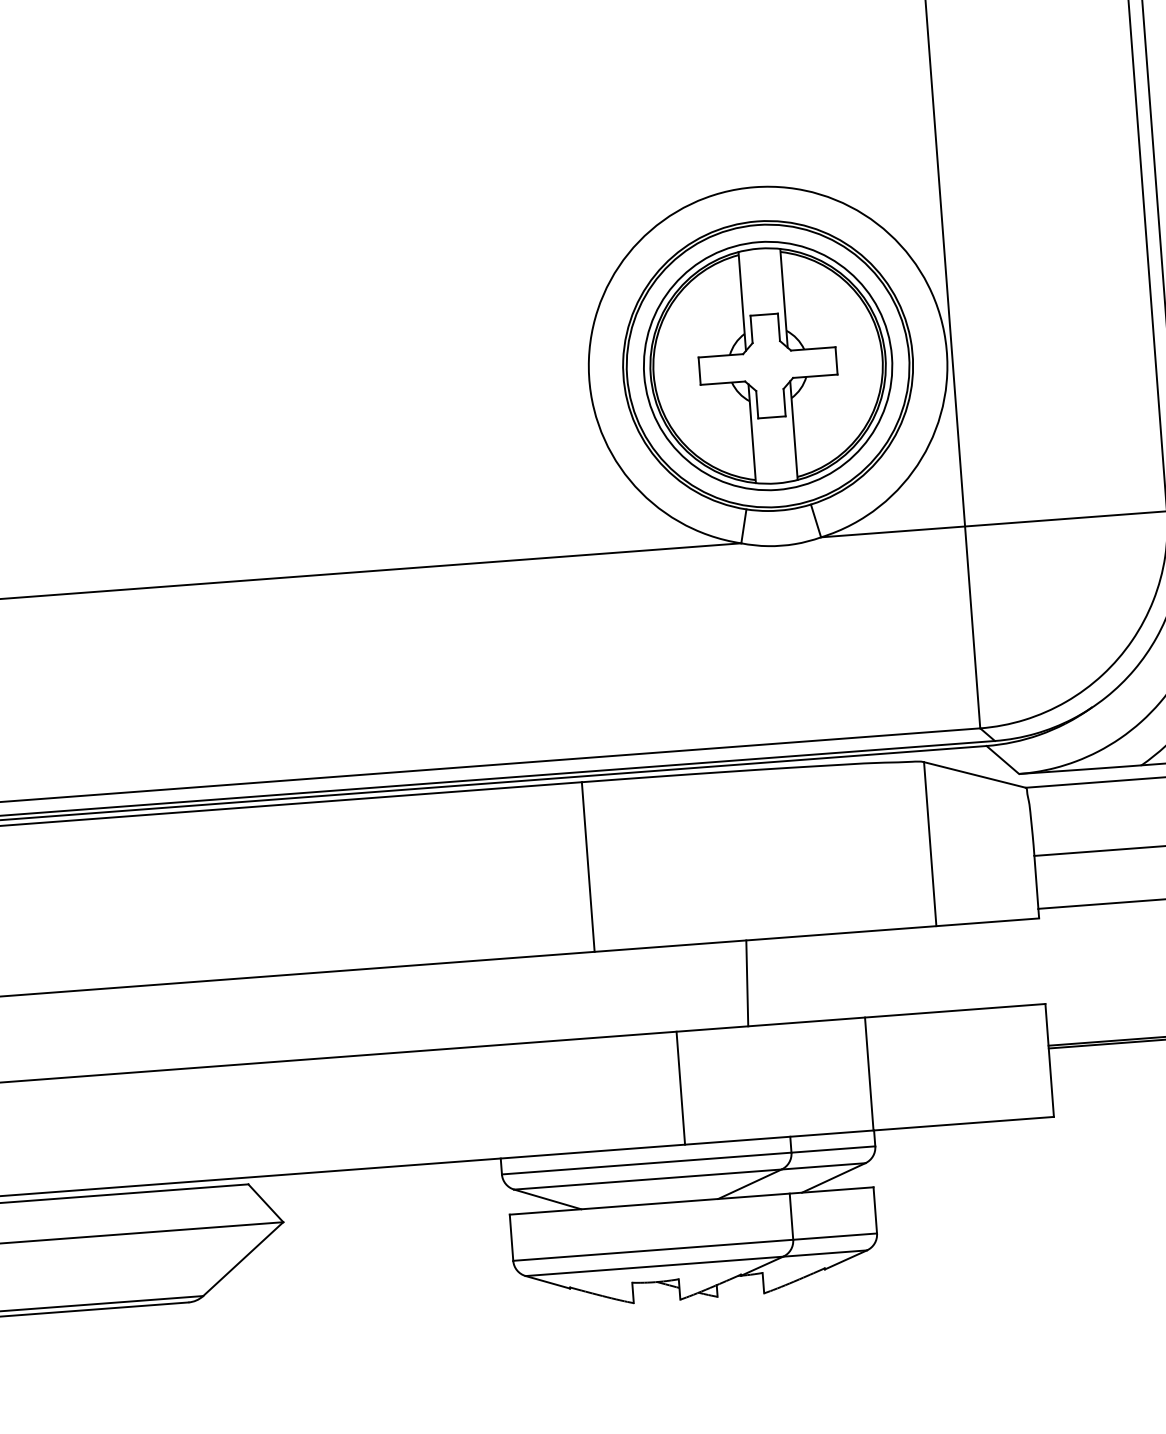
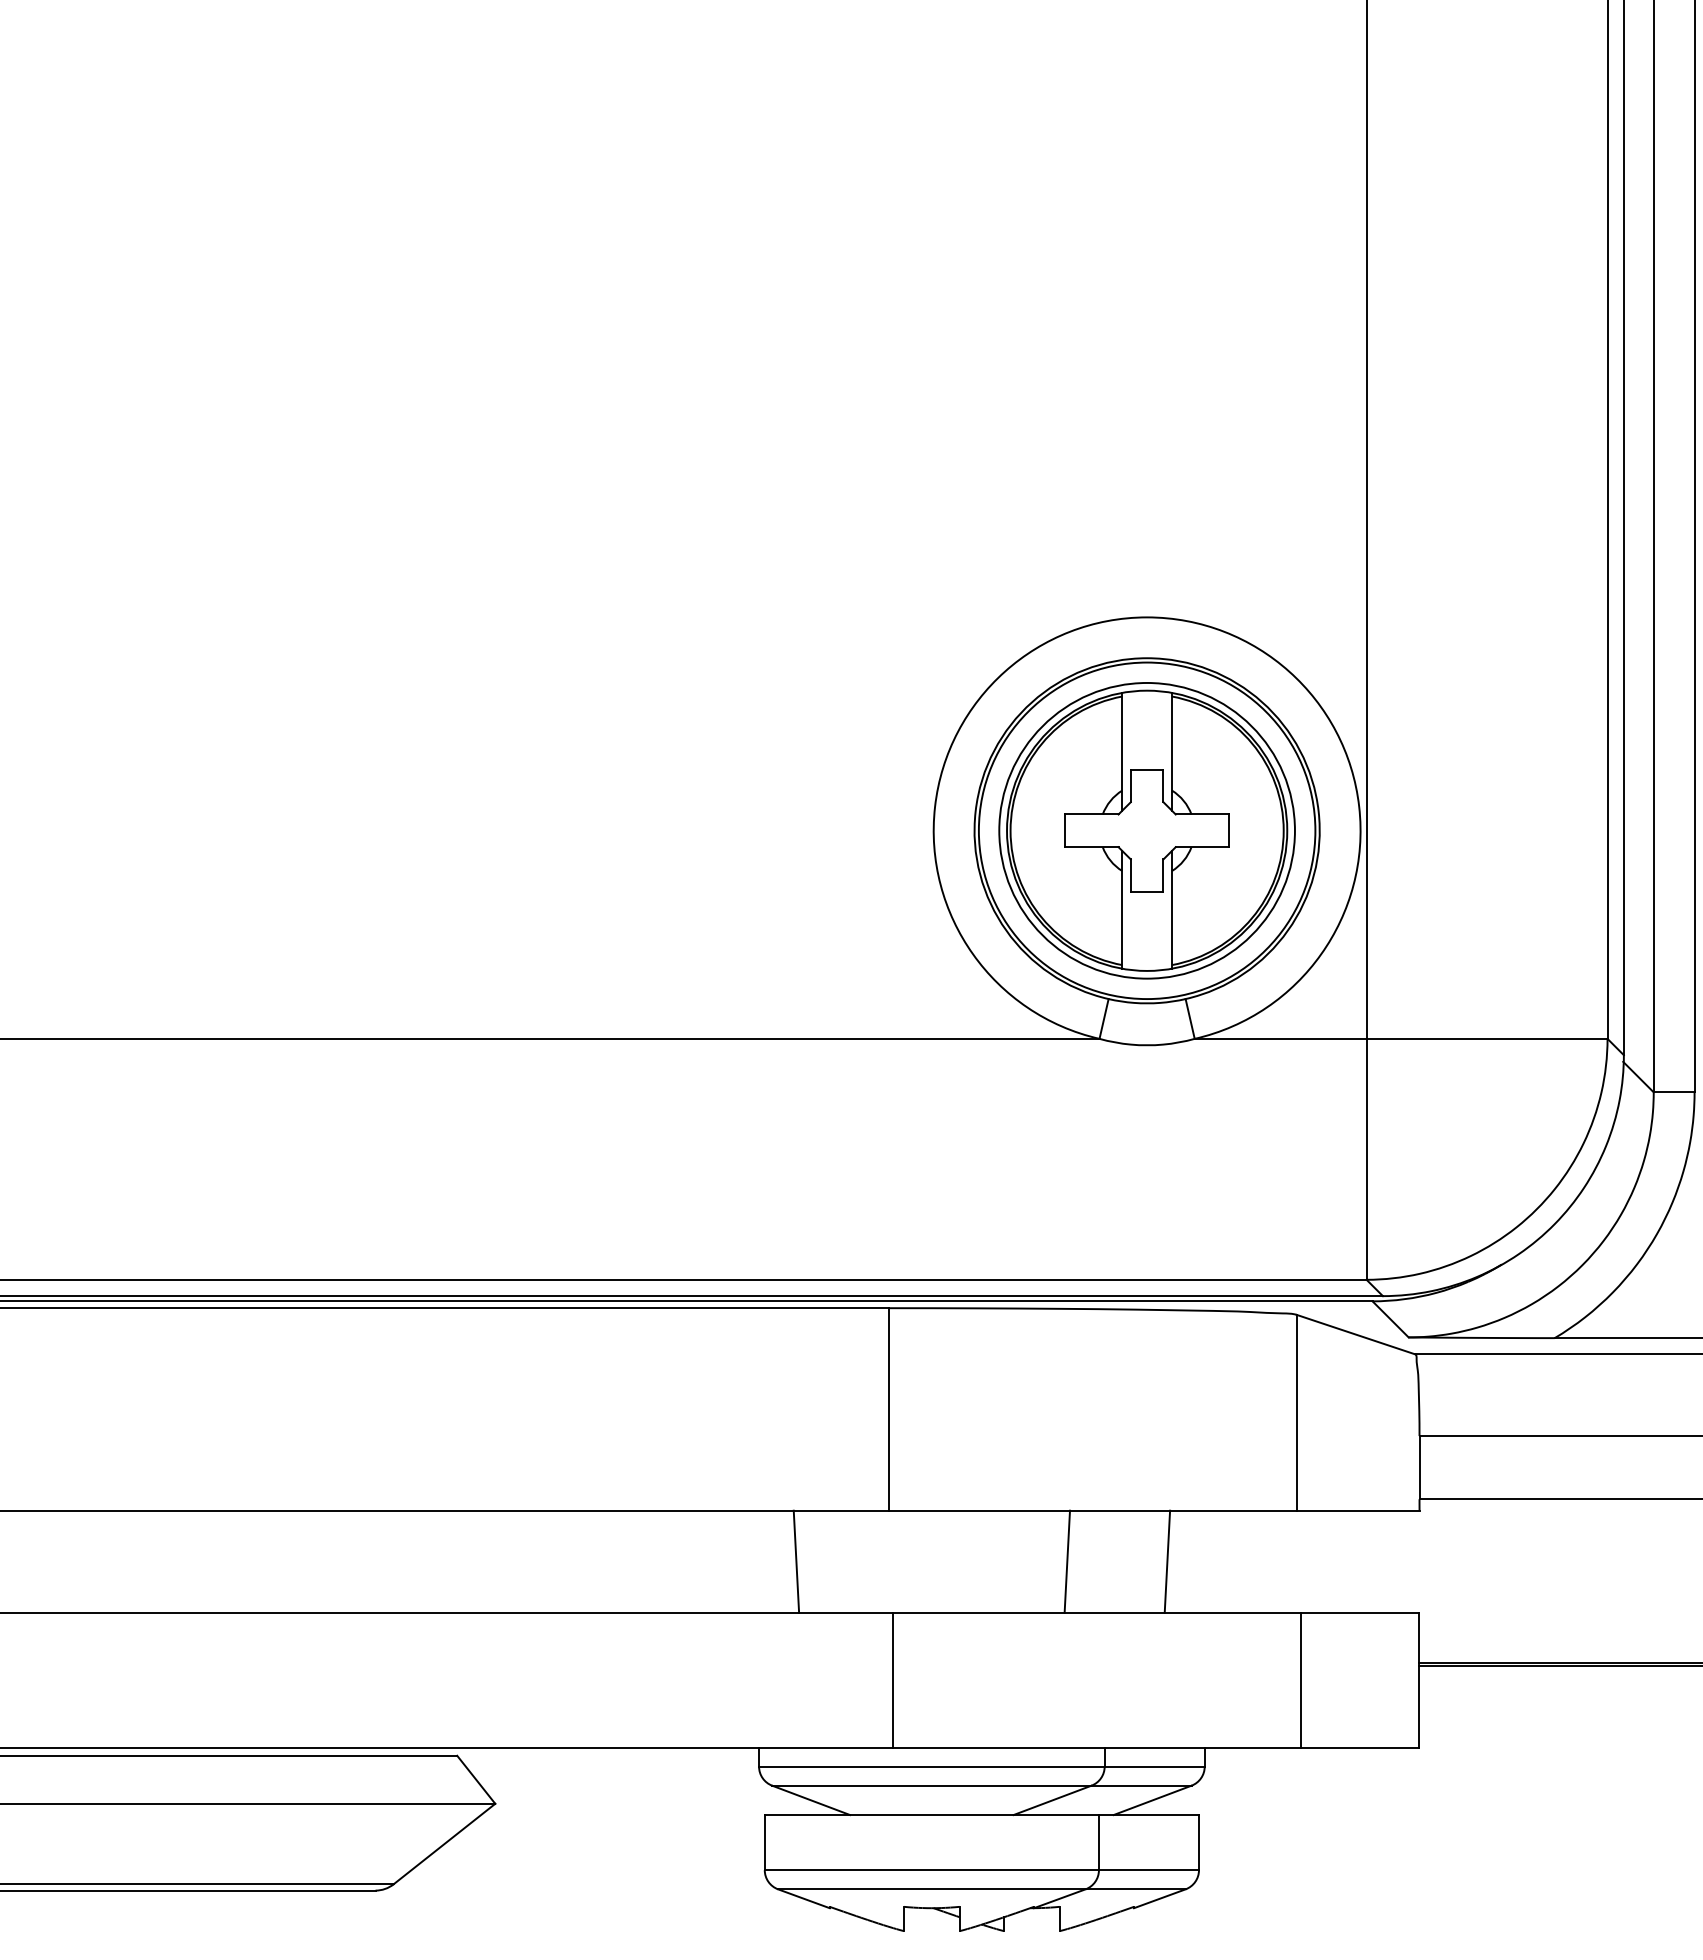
line: (831, 976) -> (1167, 1561), added
line: (520, 1000) -> (796, 1561), added
line: (869, 1073) -> (1301, 1679), moved
line: (681, 1087) -> (893, 1679), moved

